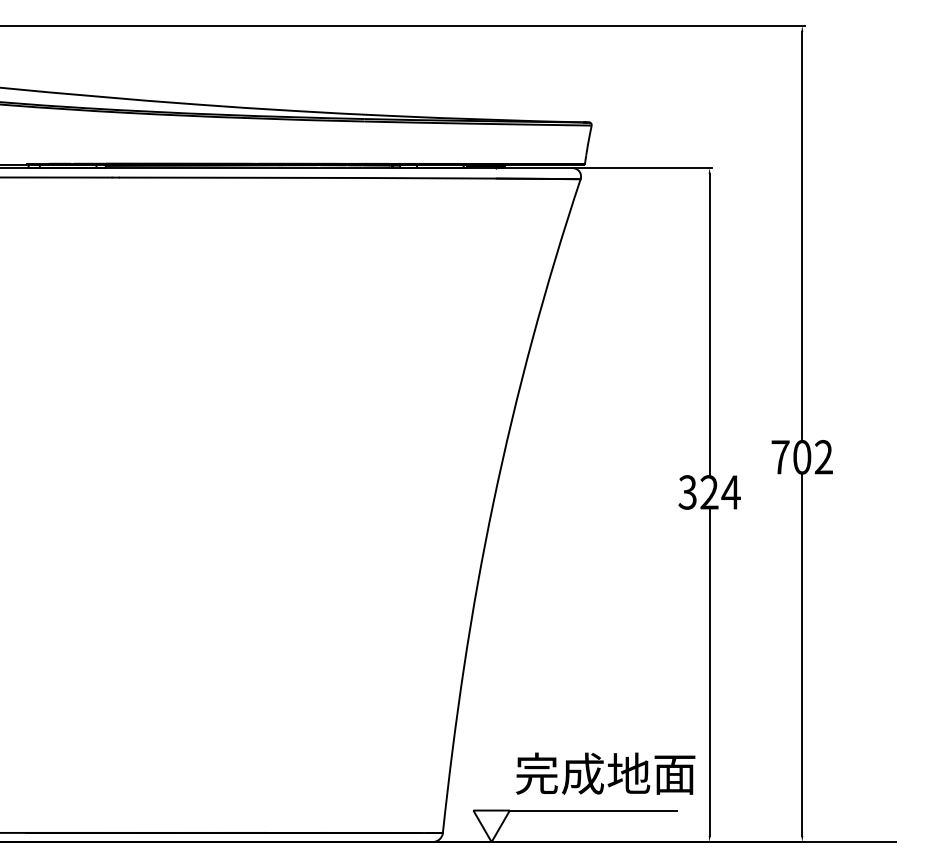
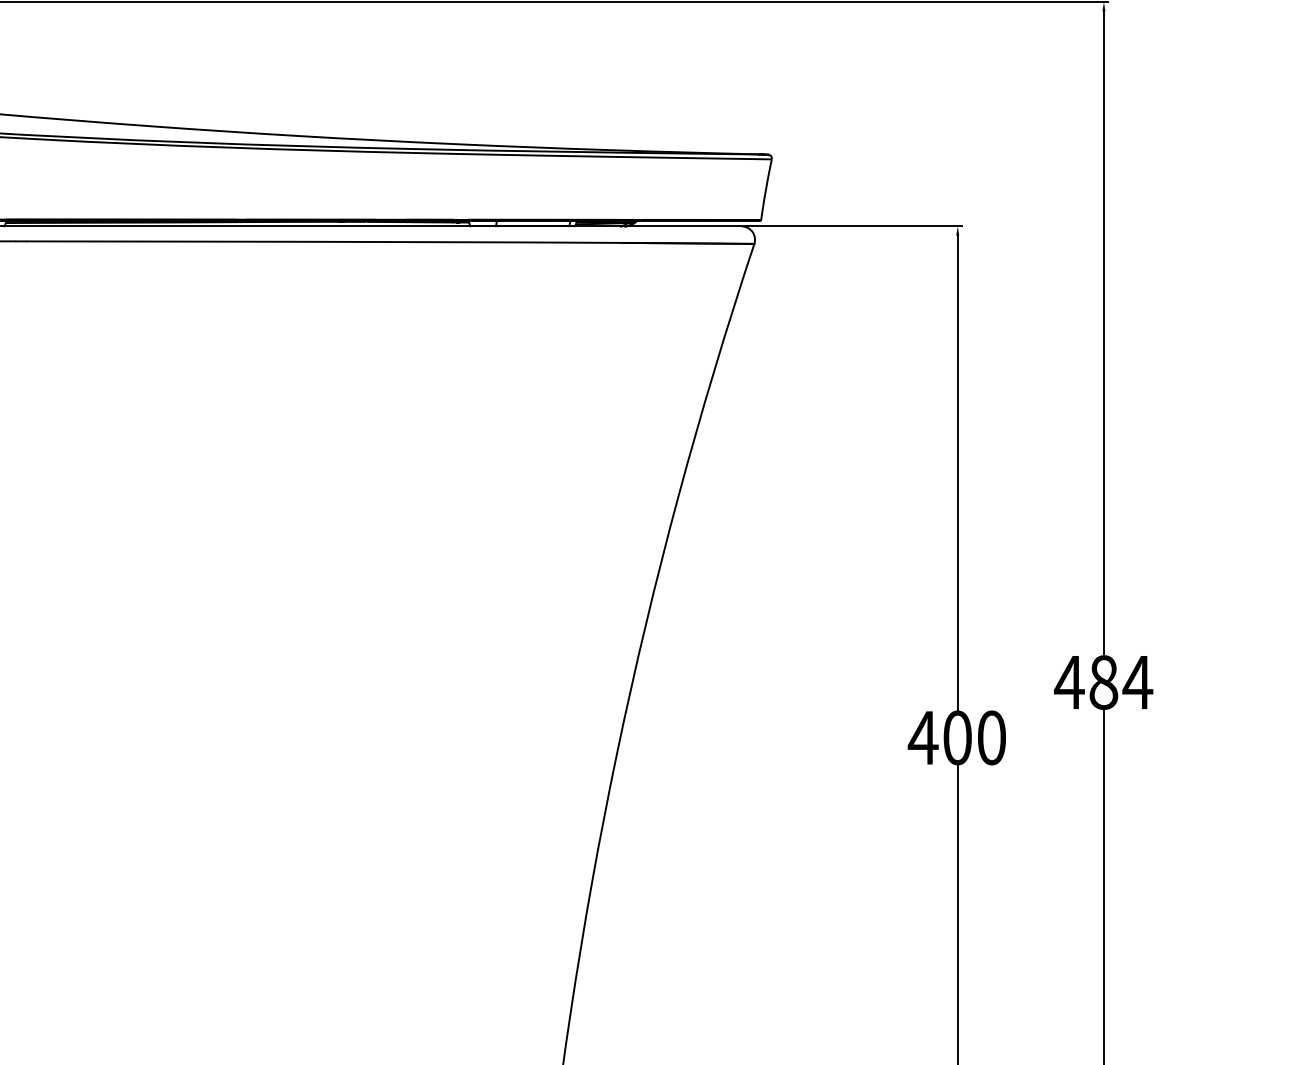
text: (801, 457) -> (1102, 682), 702 -> 484
text: (708, 492) -> (955, 737), 324 -> 400

